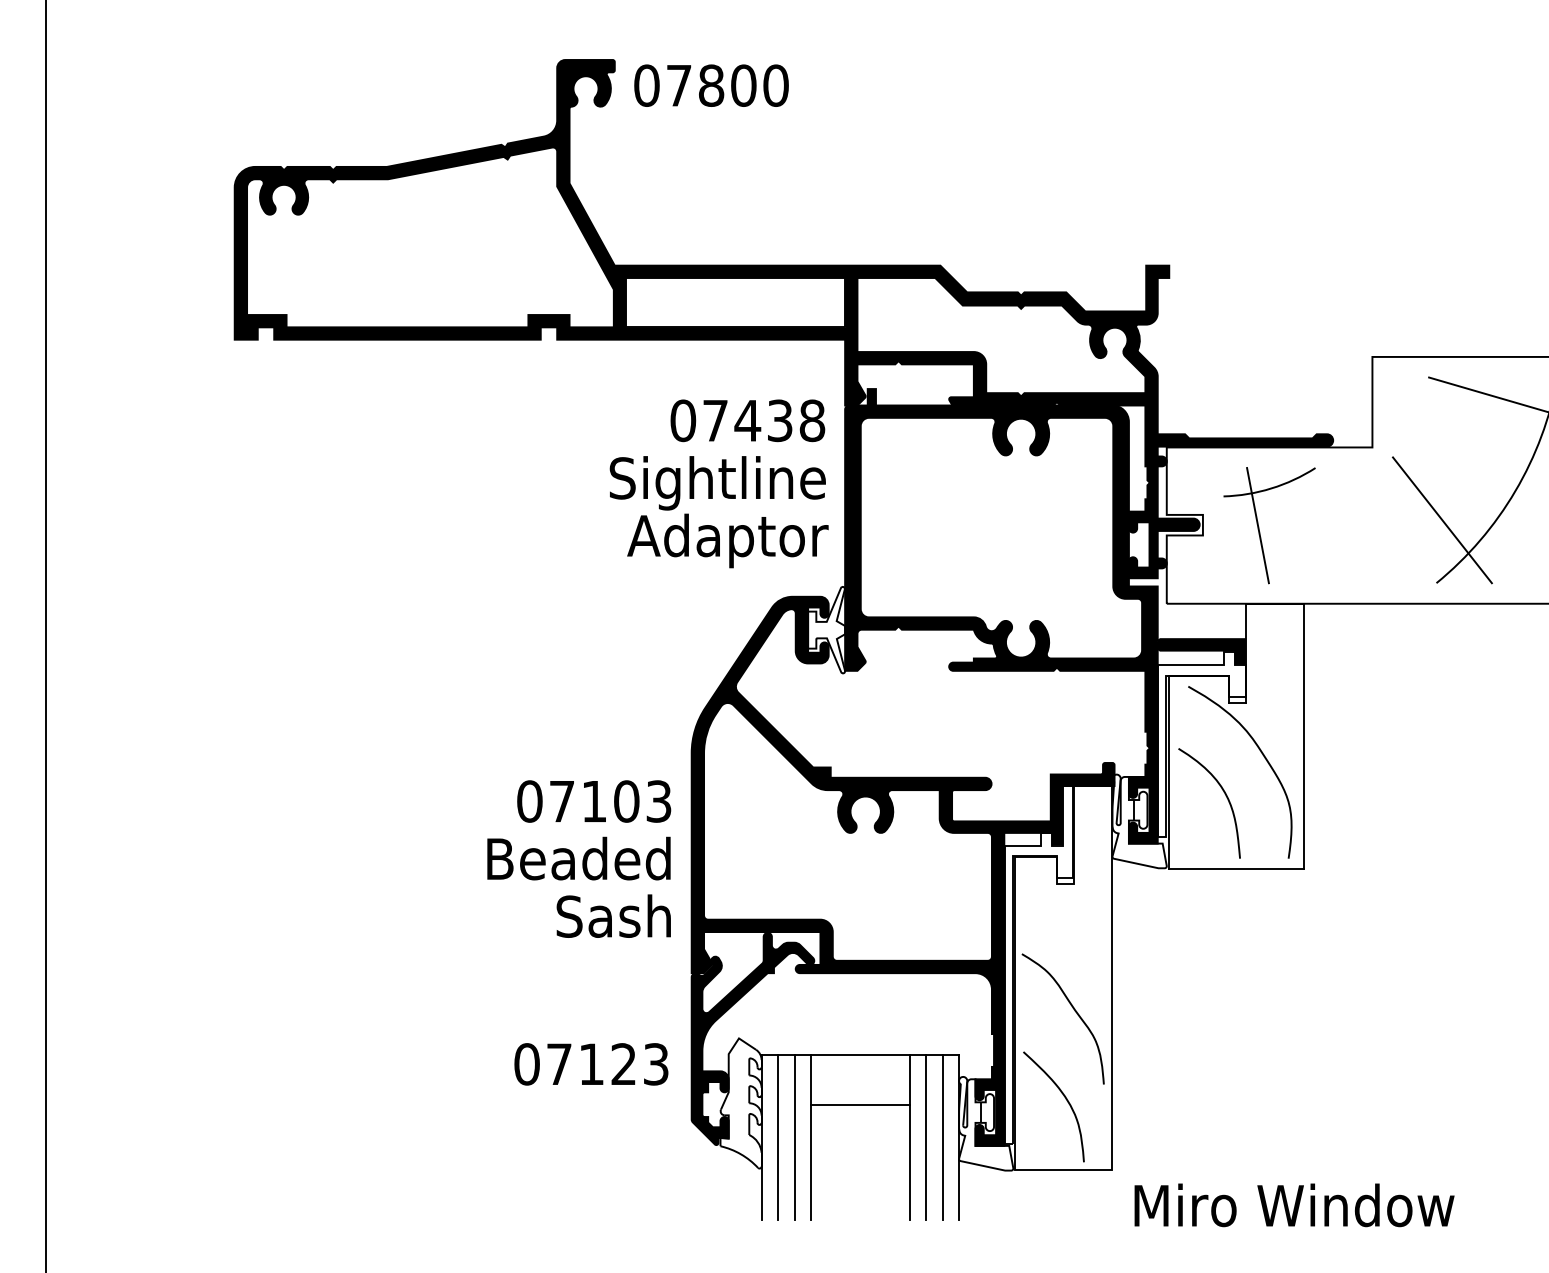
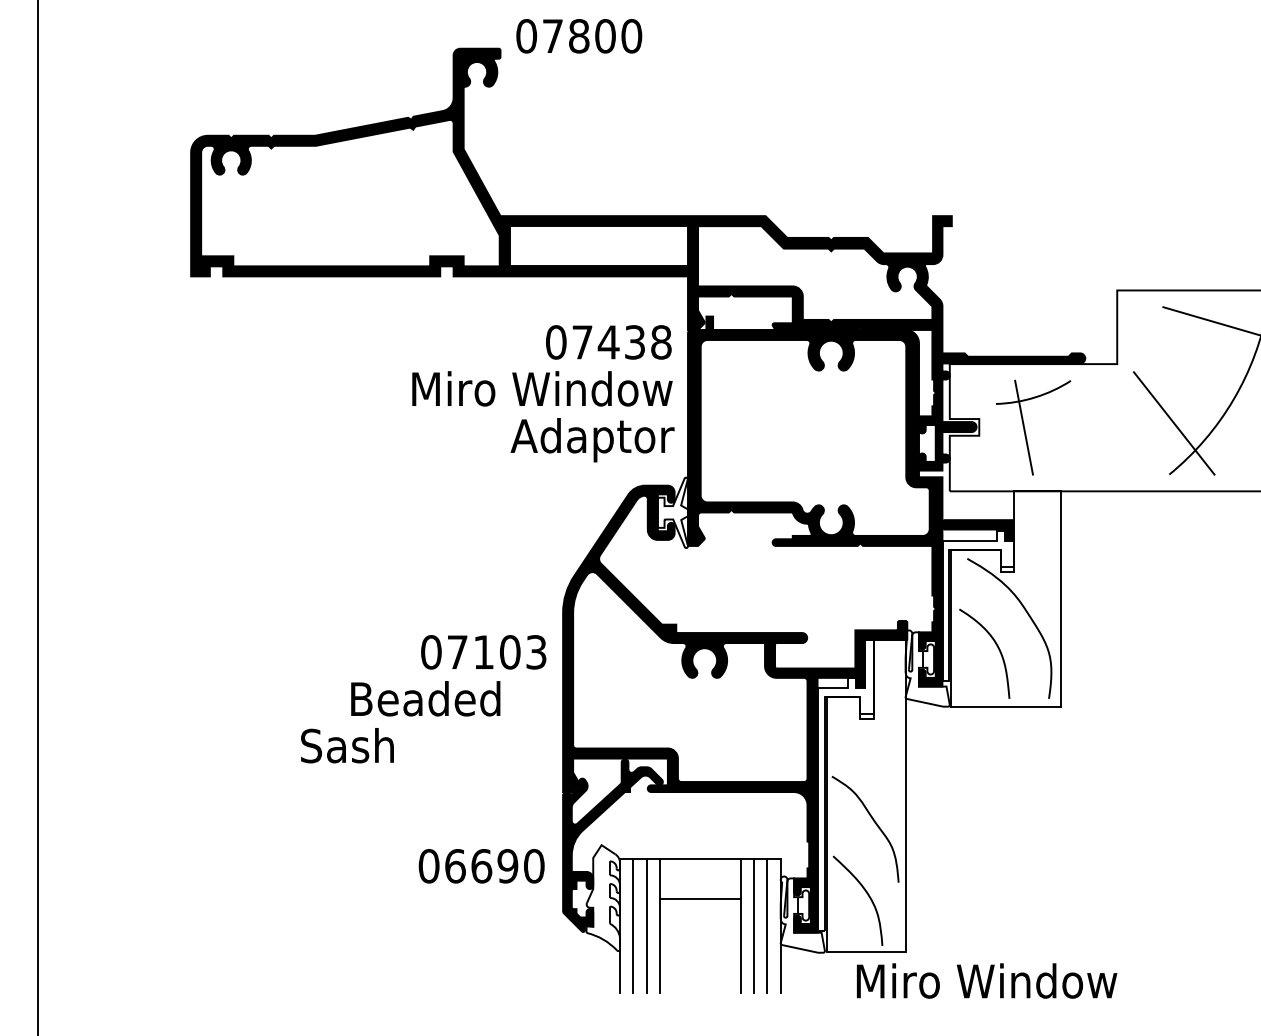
text: (711, 85) -> (579, 36), moved
text: (666, 483) -> (542, 393), Sightline -> Miro Window
text: (578, 858) -> (425, 698), moved
text: (613, 915) -> (347, 745), moved
text: (607, 1064) -> (494, 866), 07123 -> 06690
text: (1294, 1205) -> (987, 981), moved

